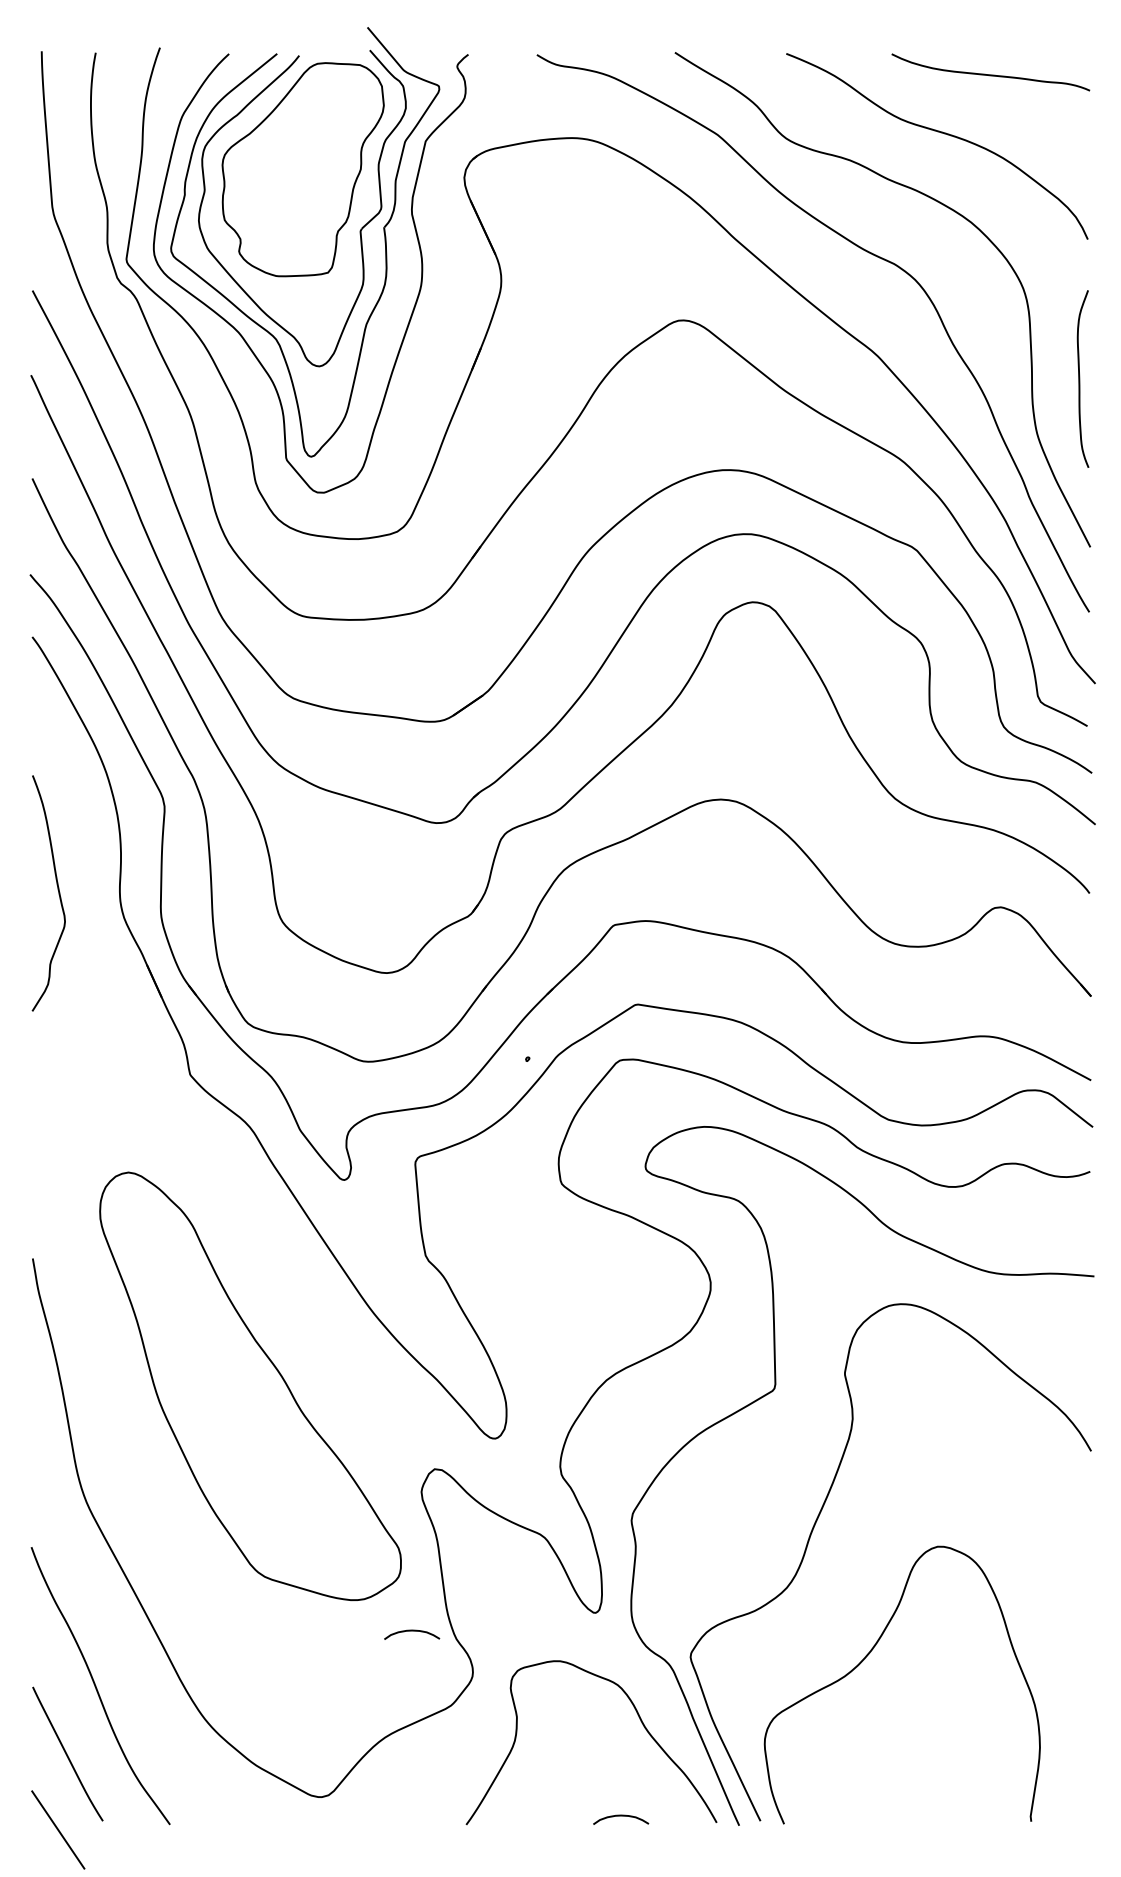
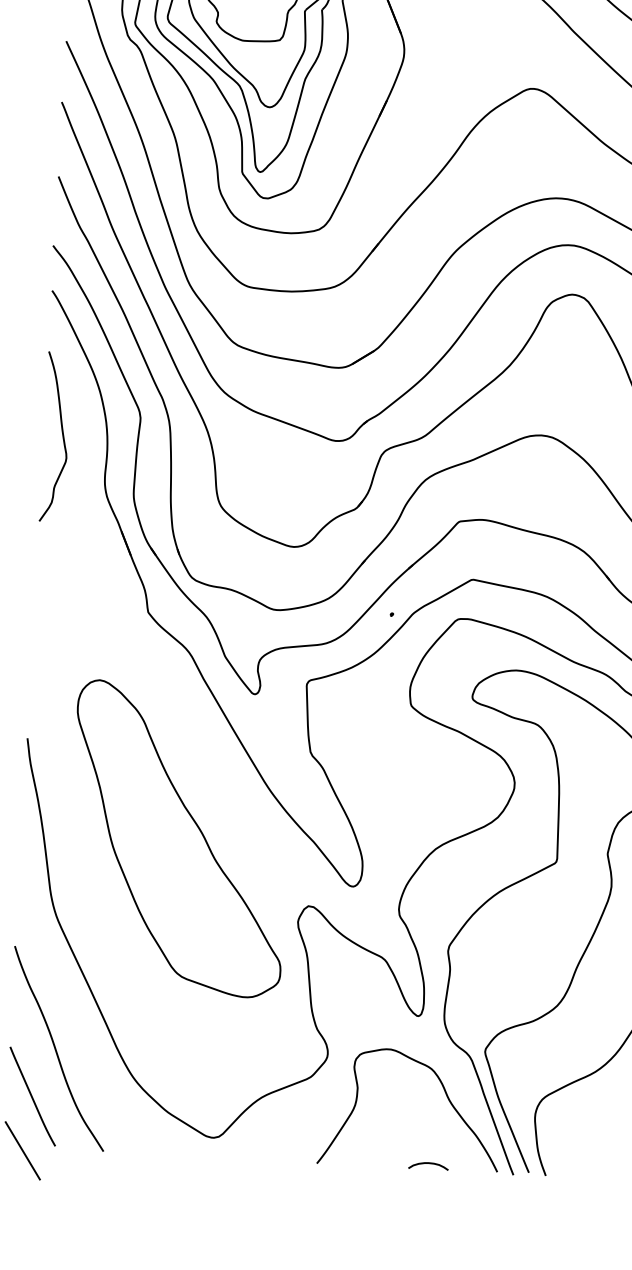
curve: (57, 890) -> (62, 435), moved
curve: (412, 1631) -> (285, 1022), removed

